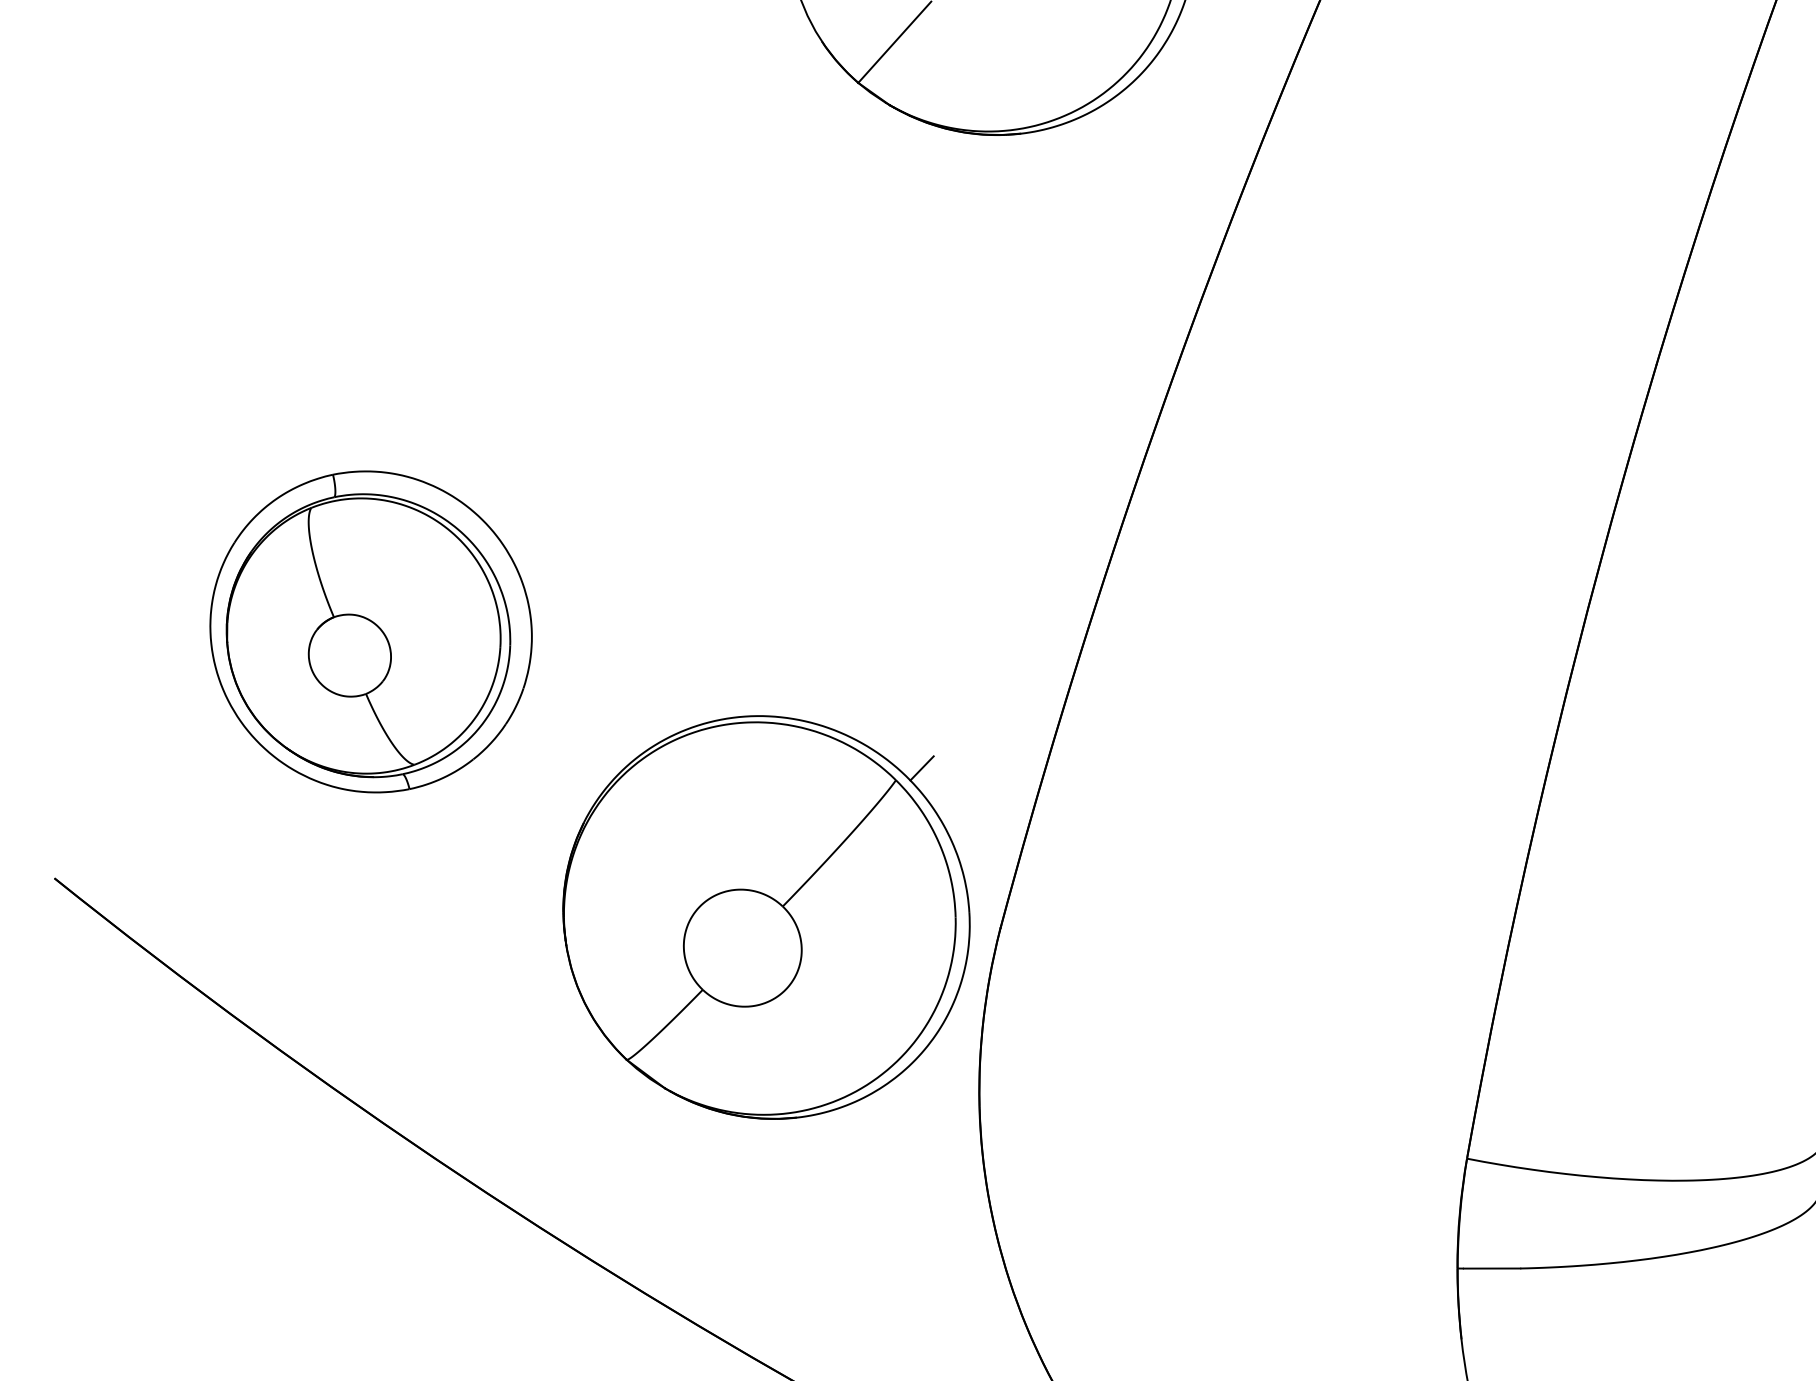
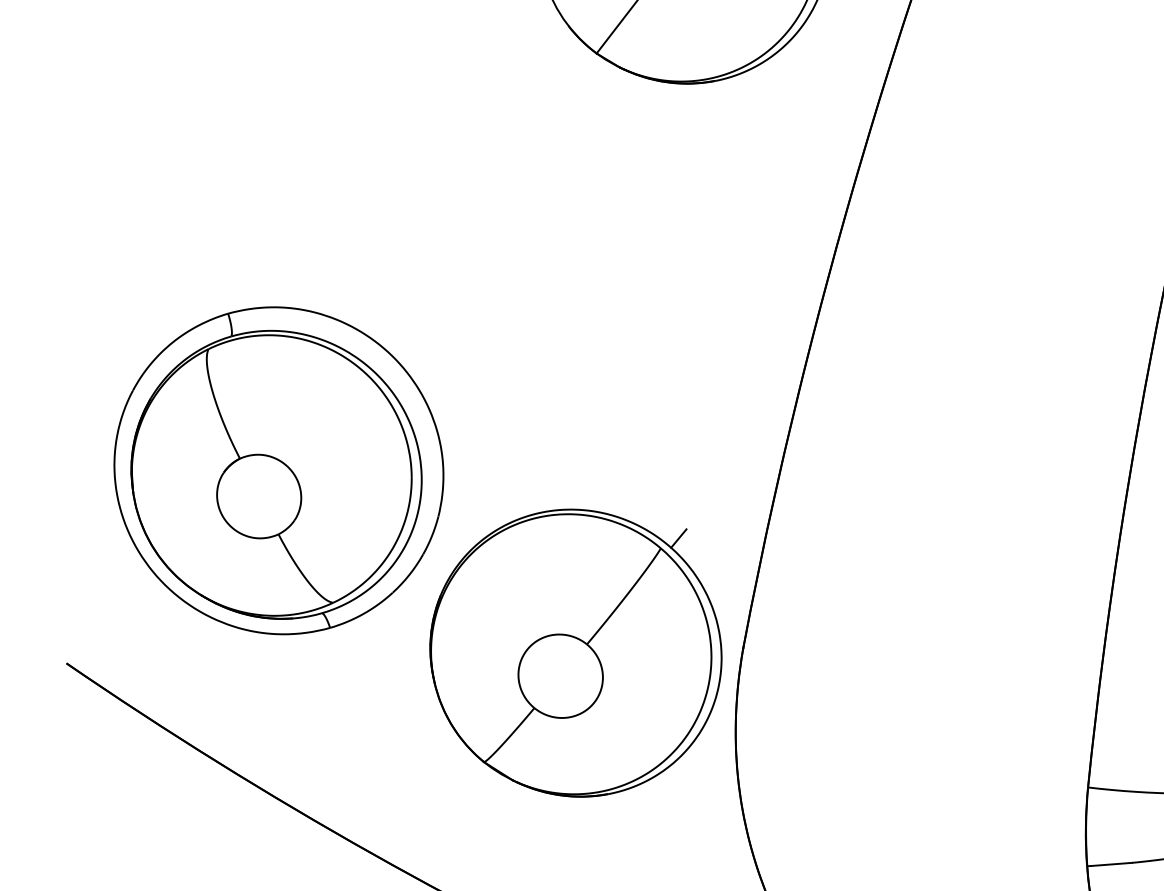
part: (370, 631) -> (278, 470), size x1.43

